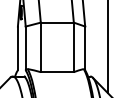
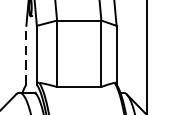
line: (17, 48) -> (25, 55), solid -> dashed

